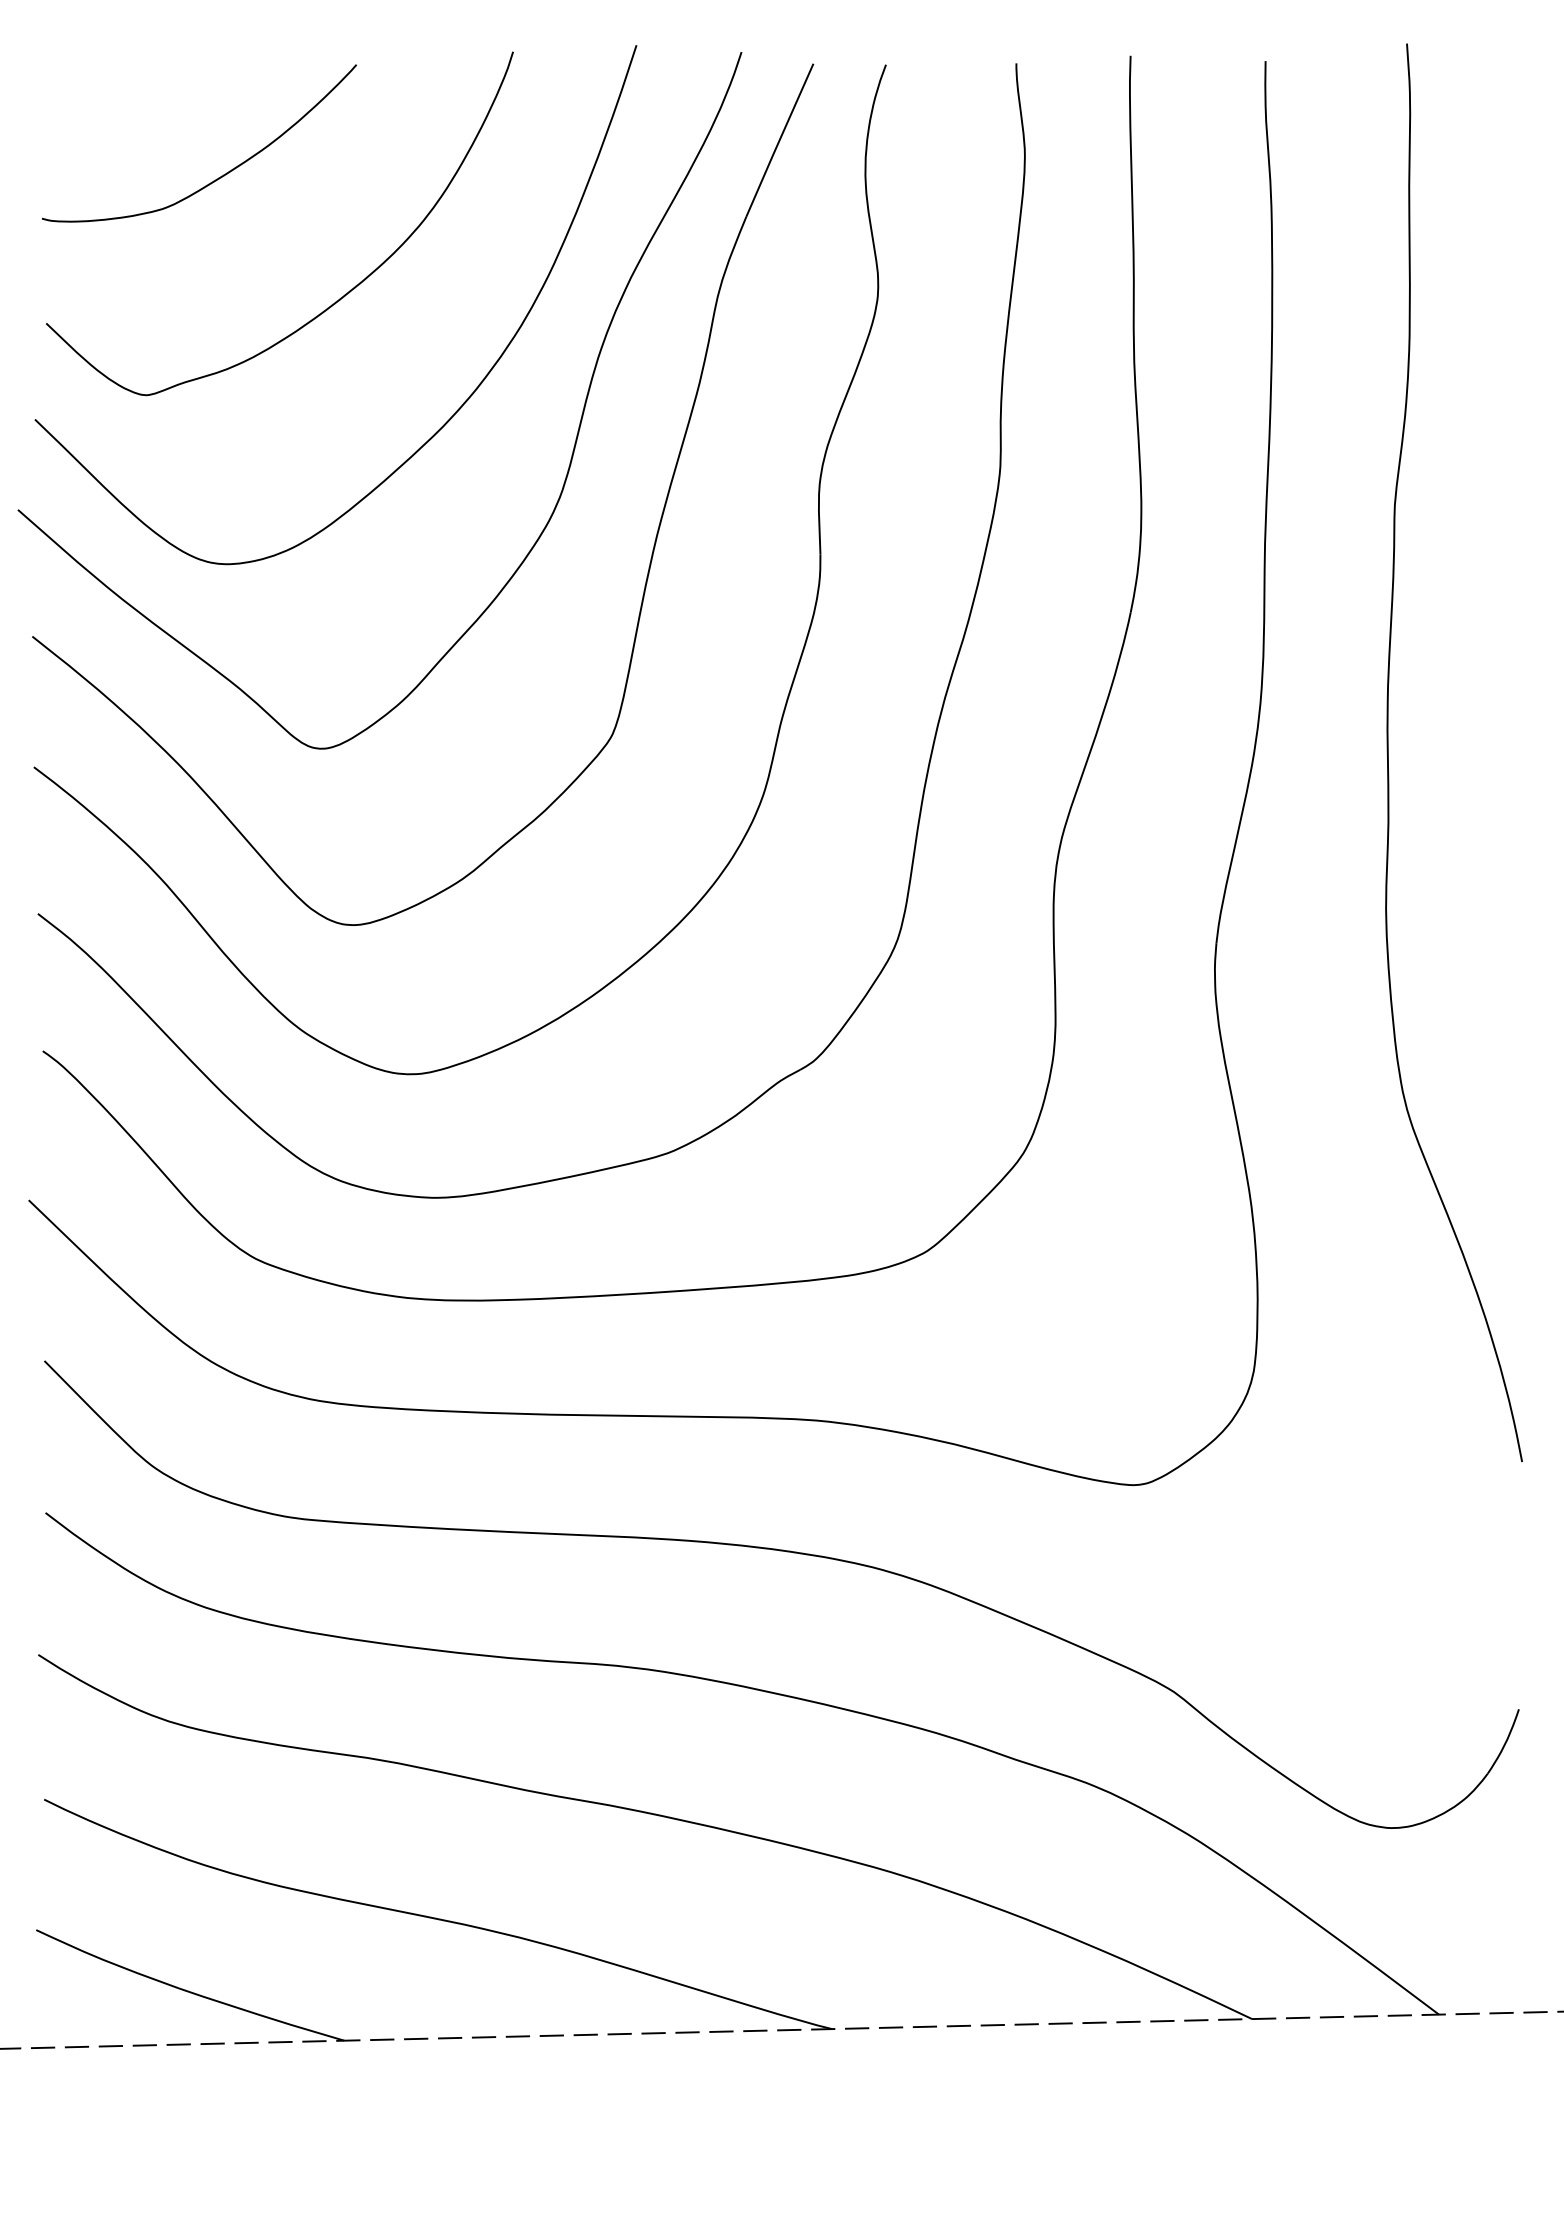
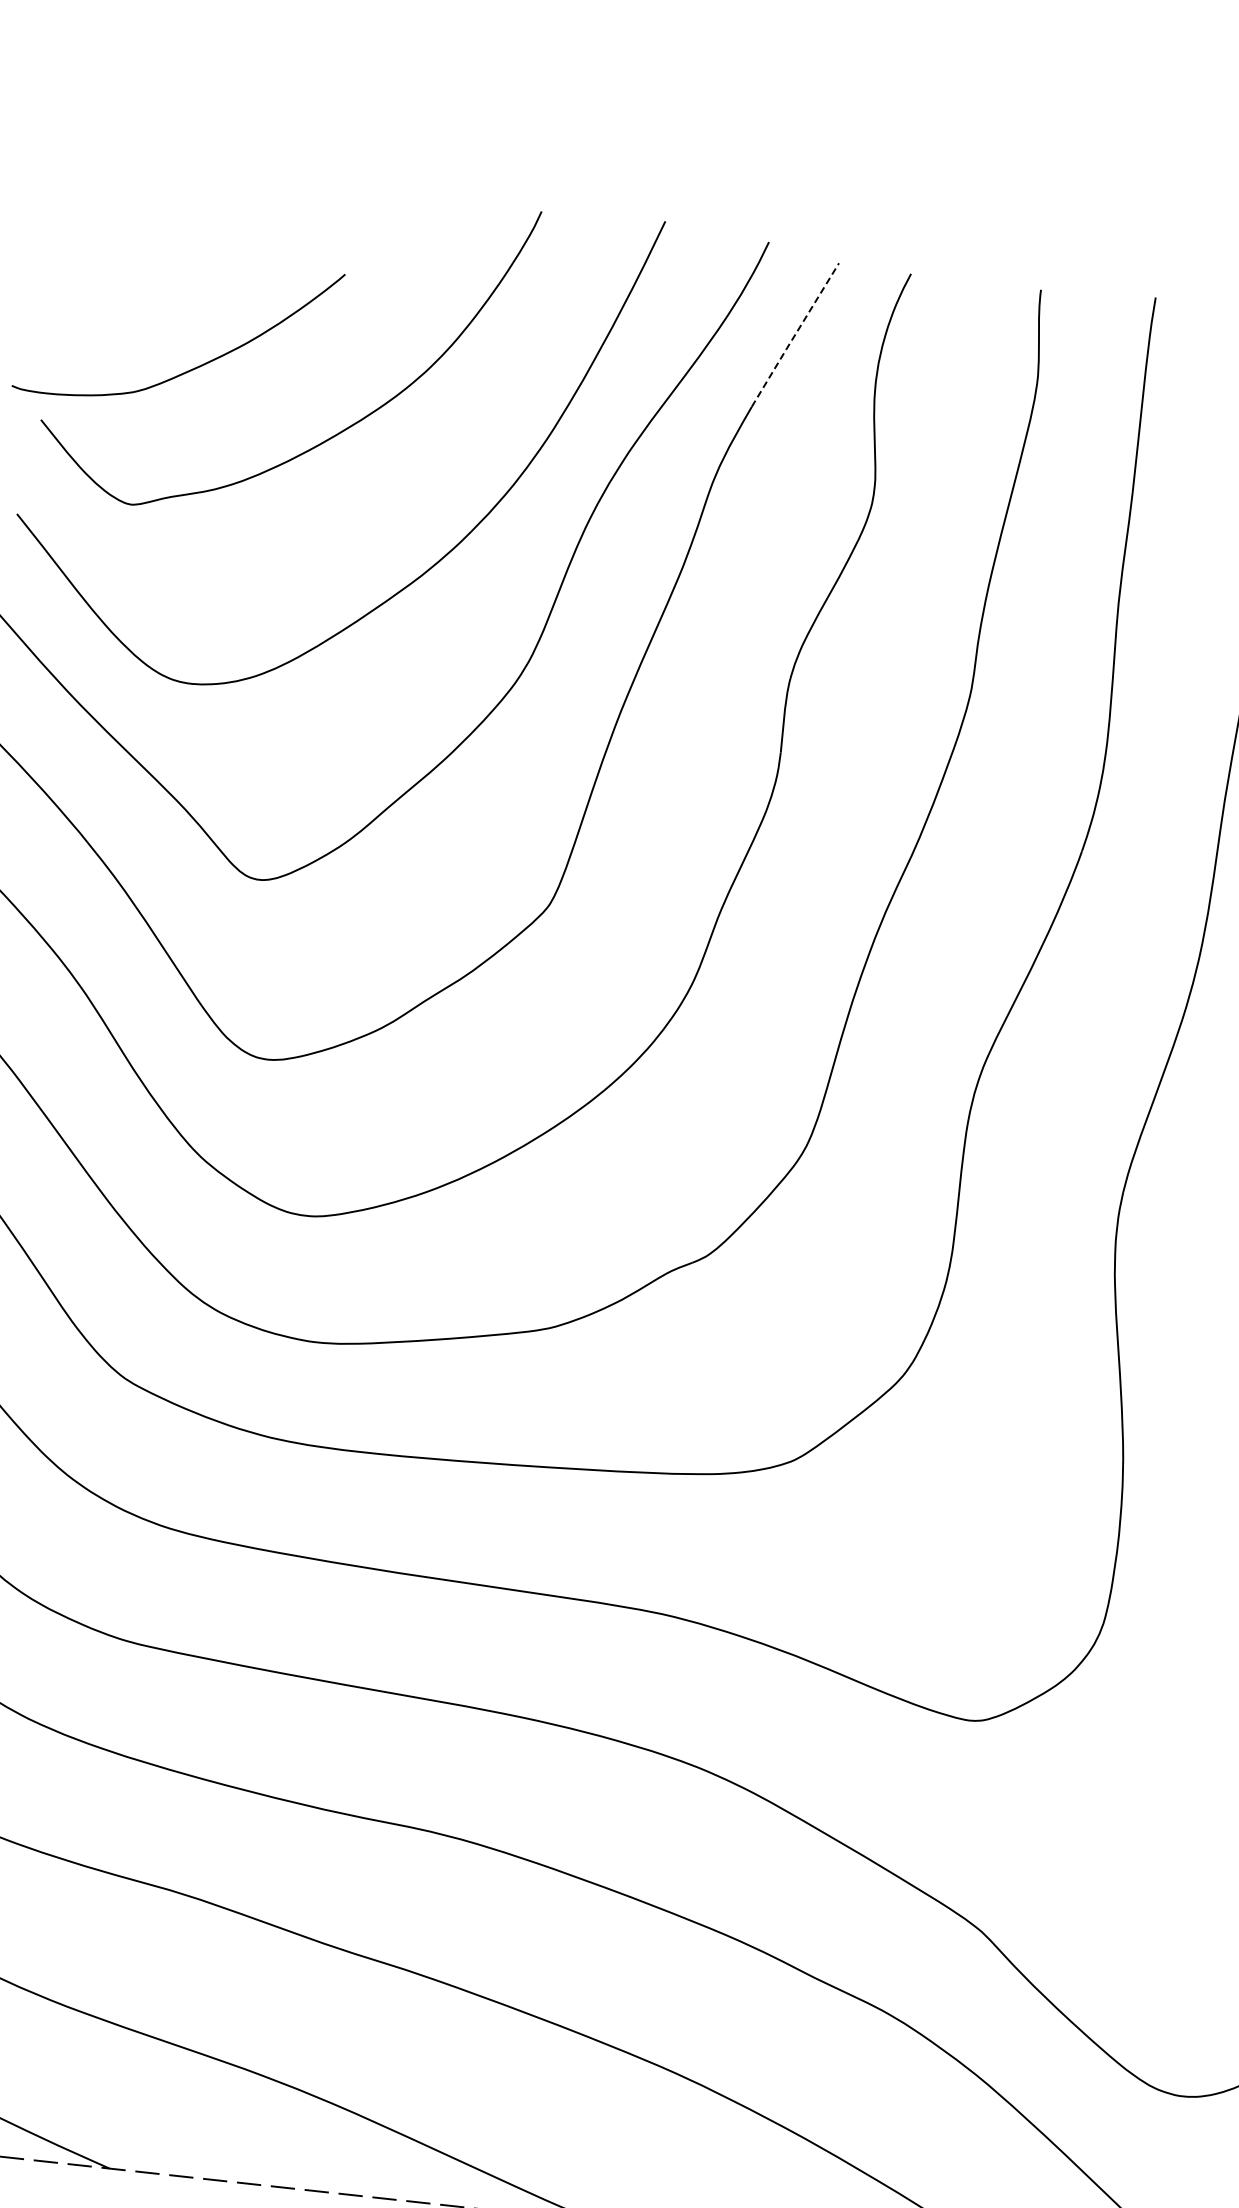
line: (779, 139) -> (795, 334), solid -> dashed
curve: (216, 178) -> (190, 369), moved

